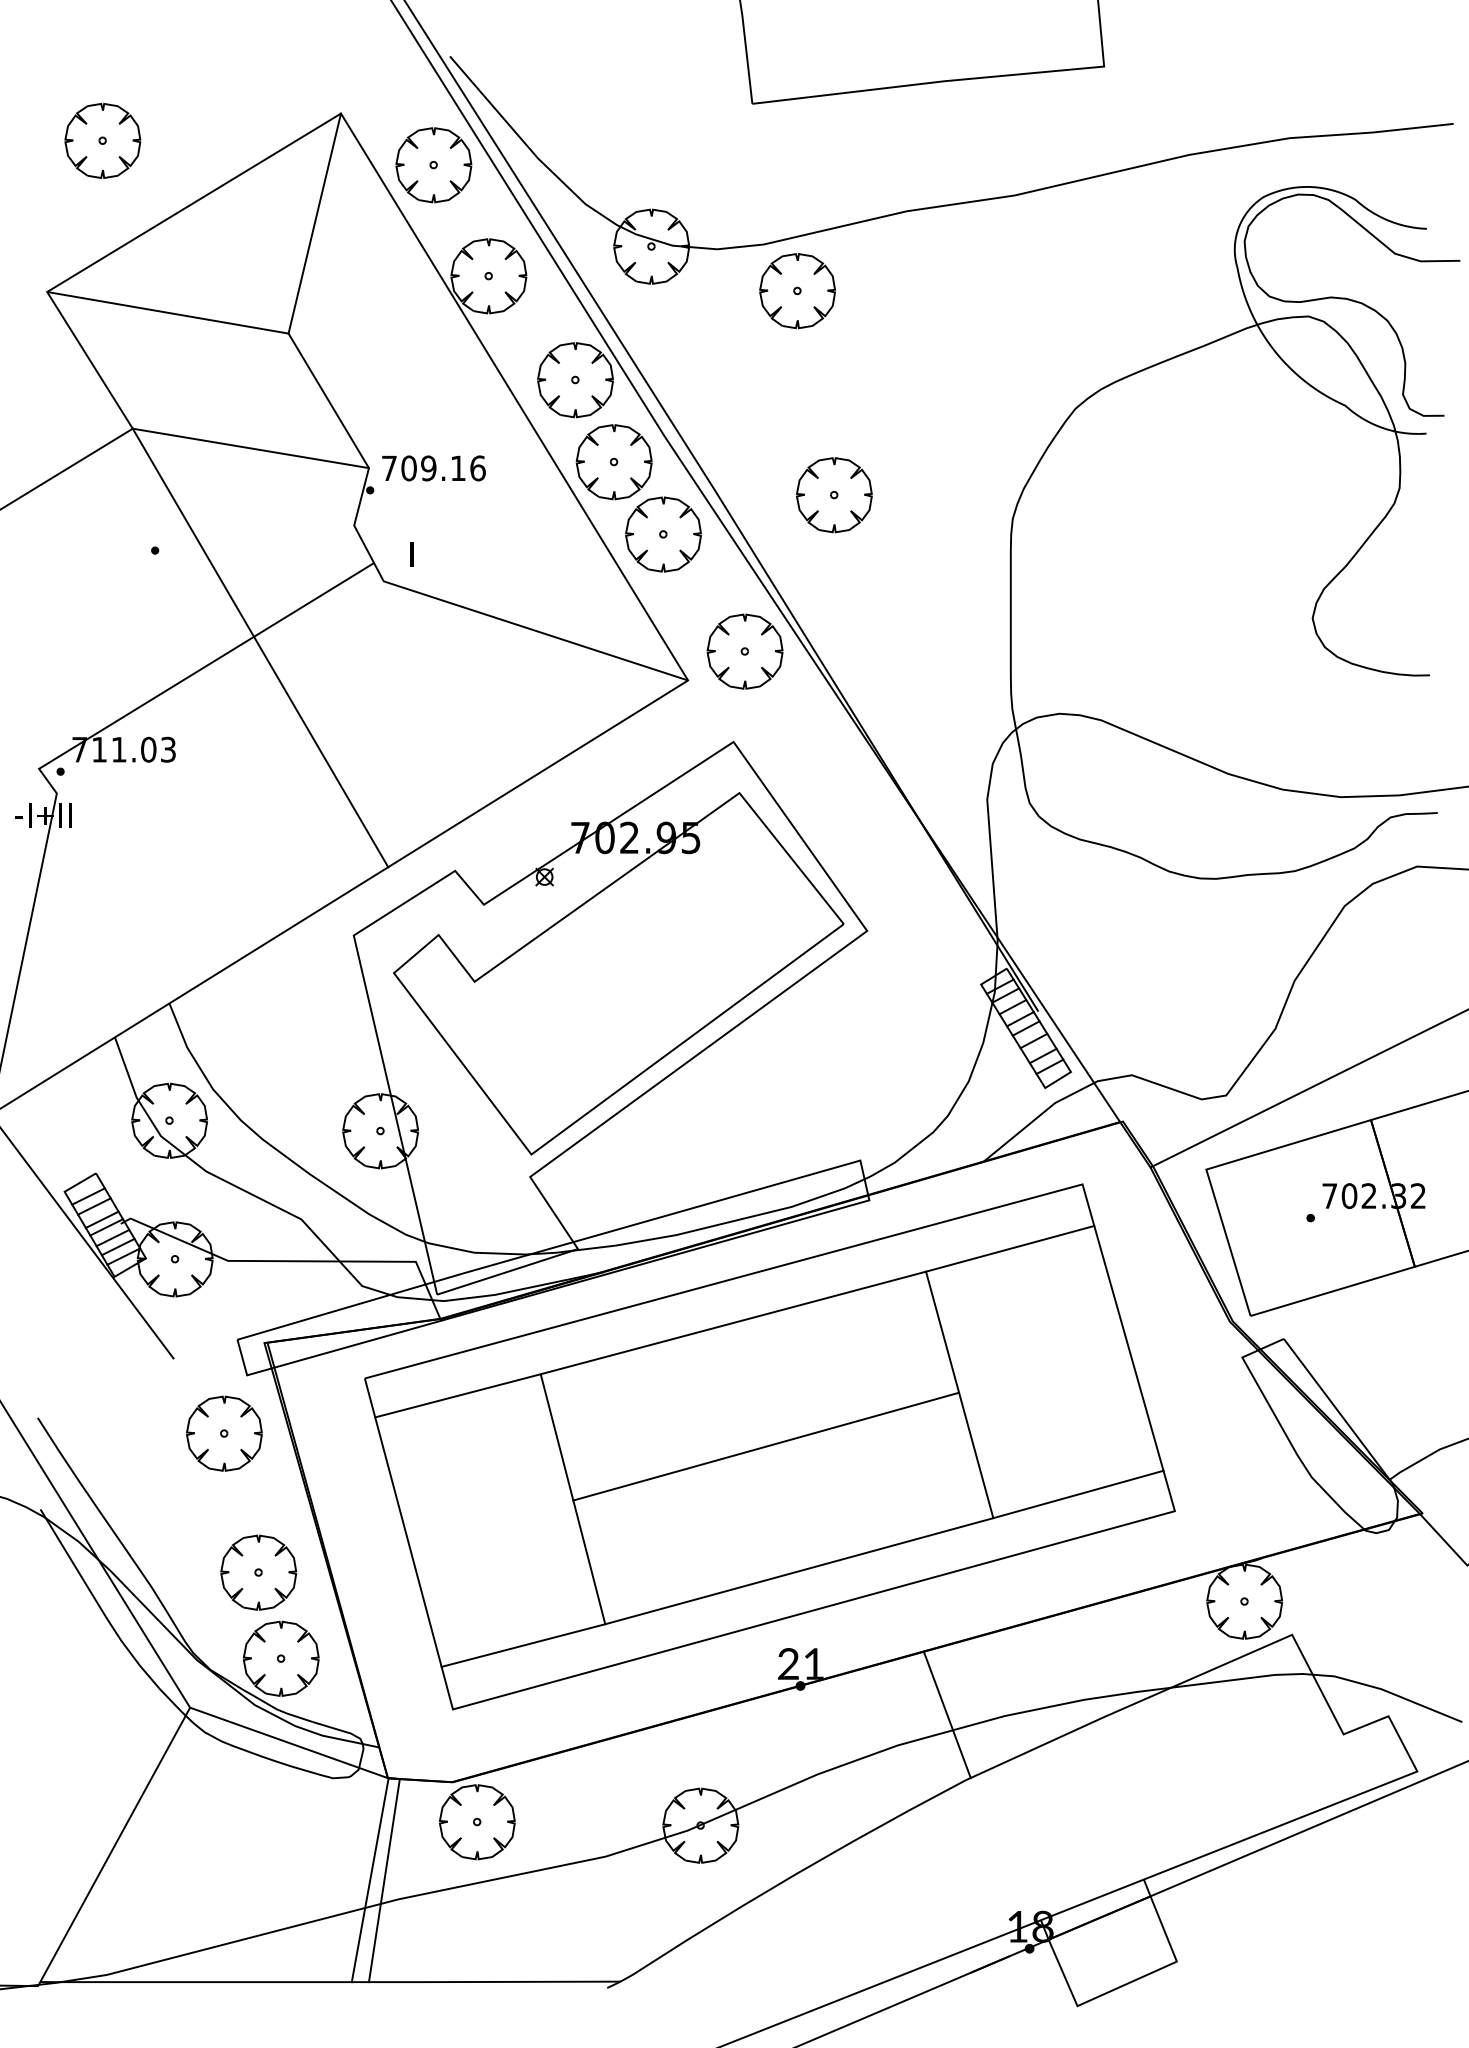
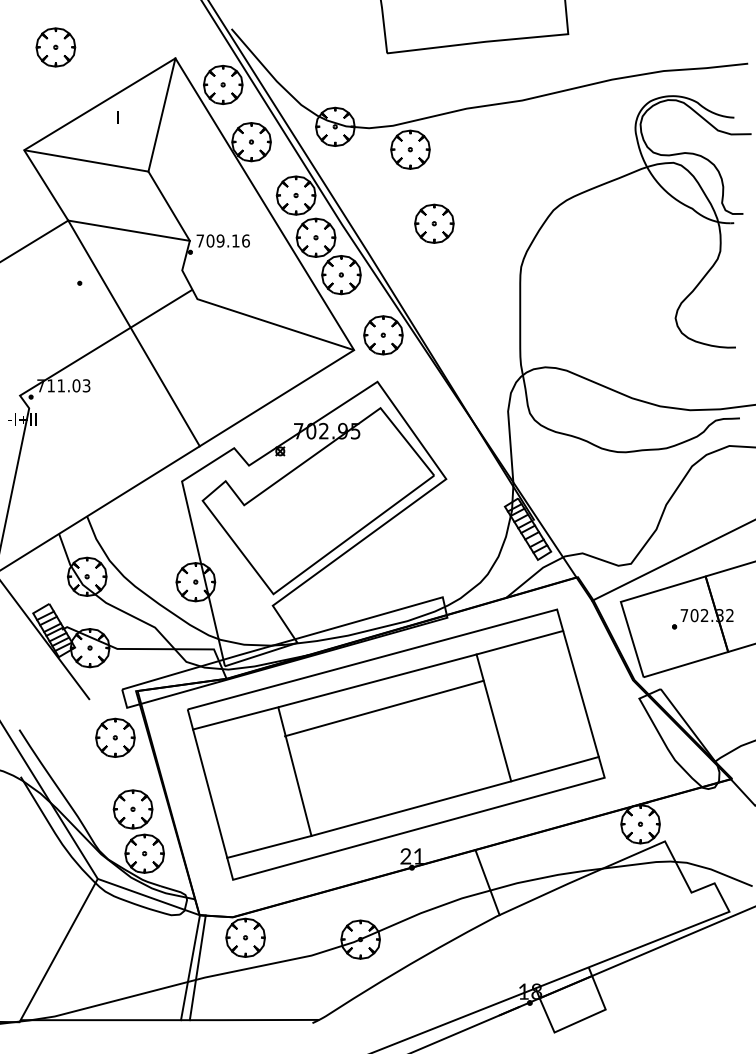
part: (102, 140) -> (55, 47), moved
part: (834, 494) -> (434, 223), moved
text: (411, 554) -> (117, 117), moved
line: (766, 1446) -> (384, 708), moved

